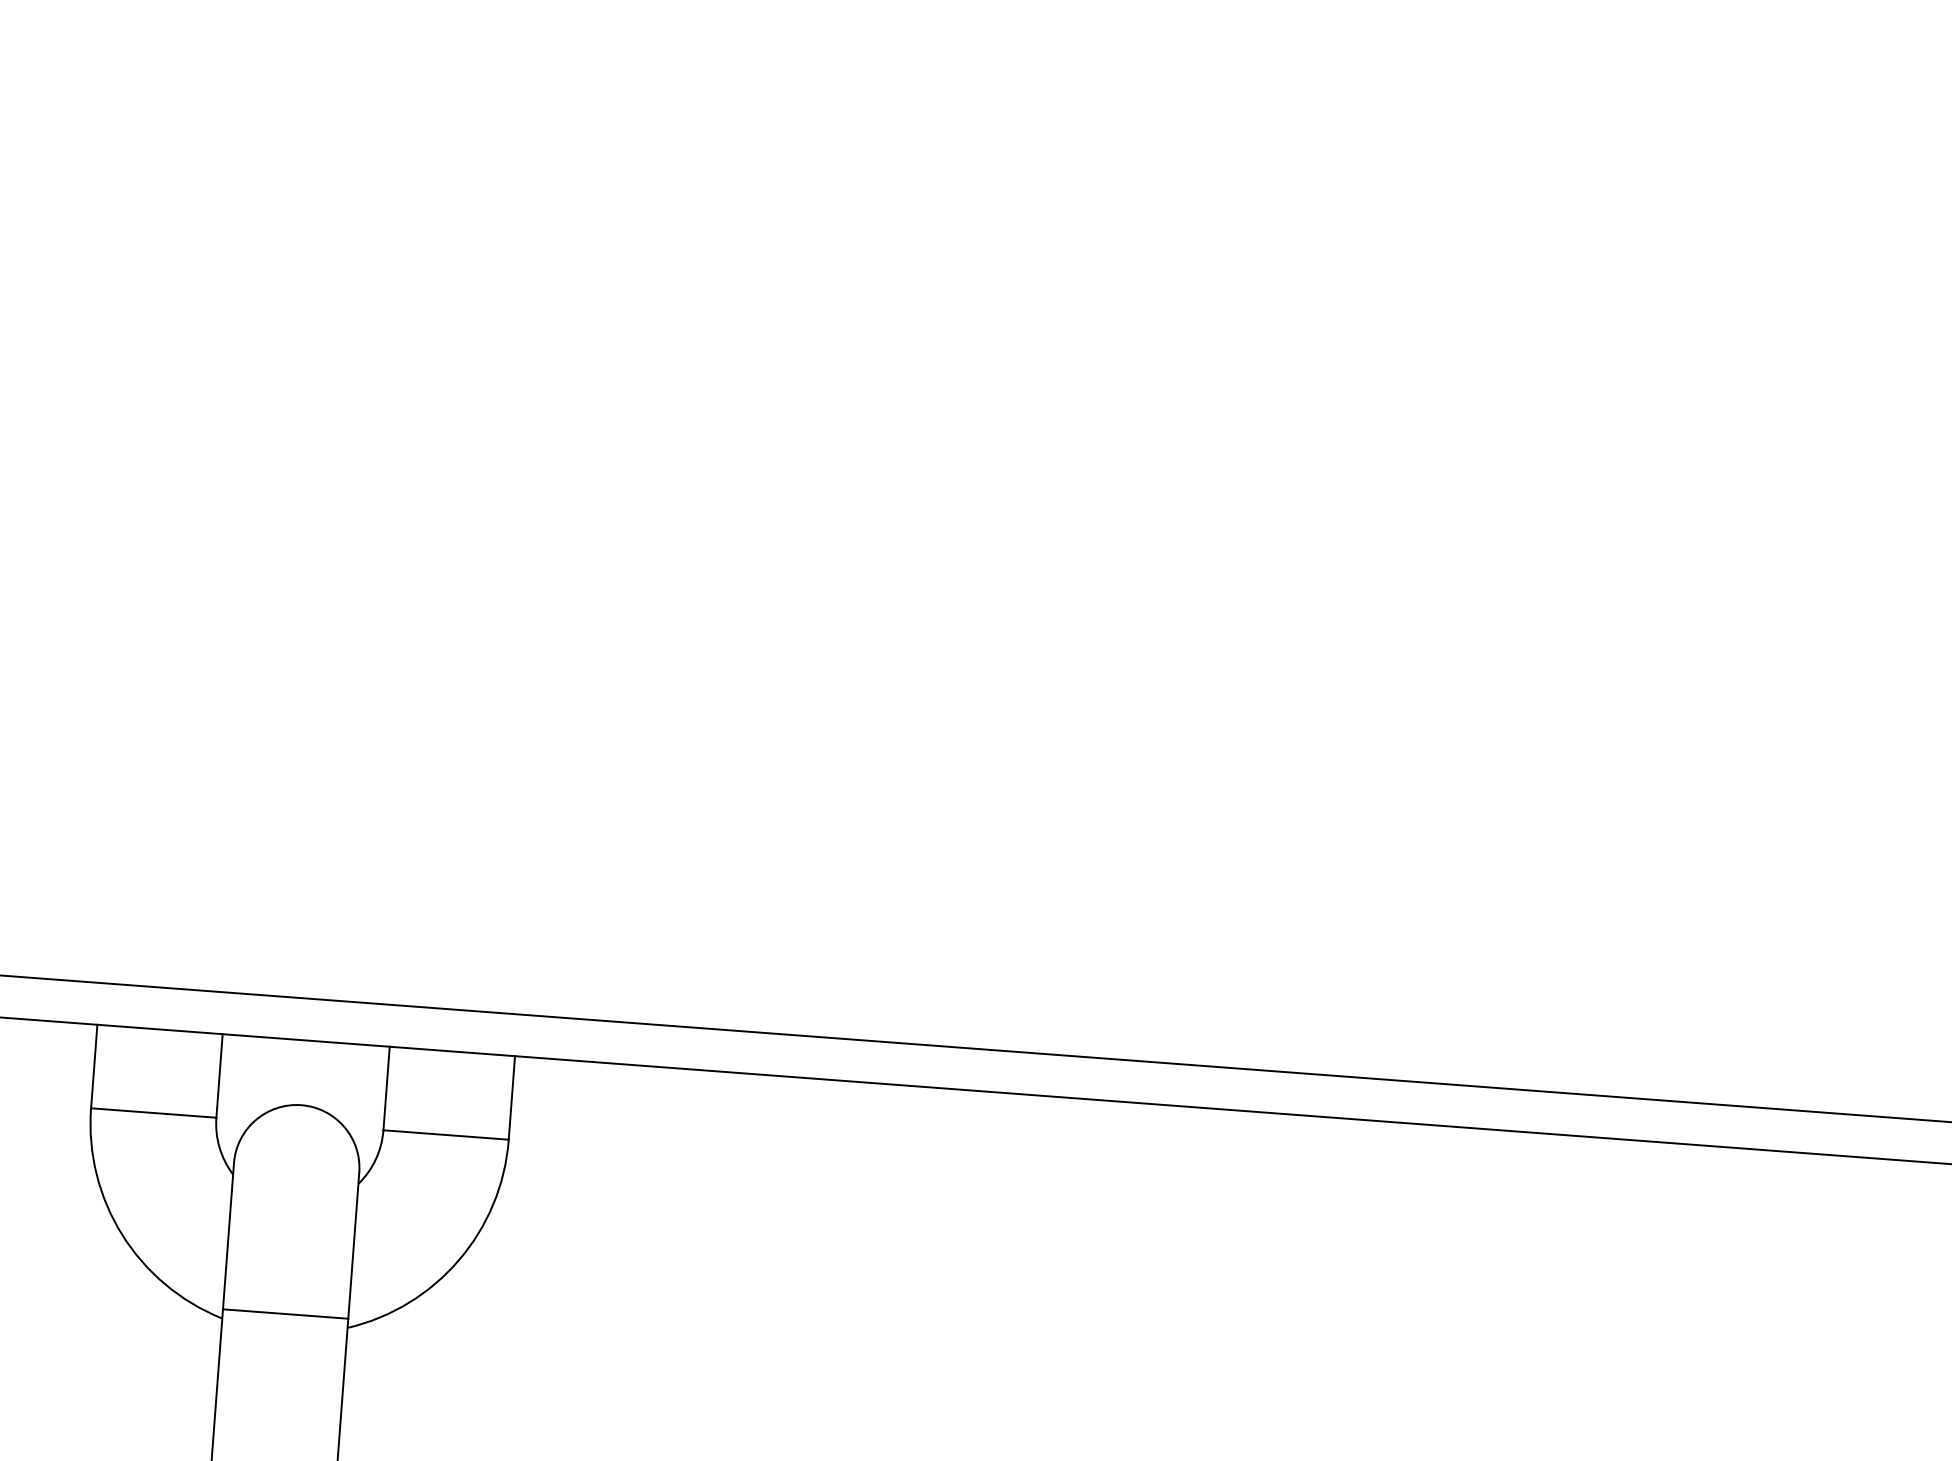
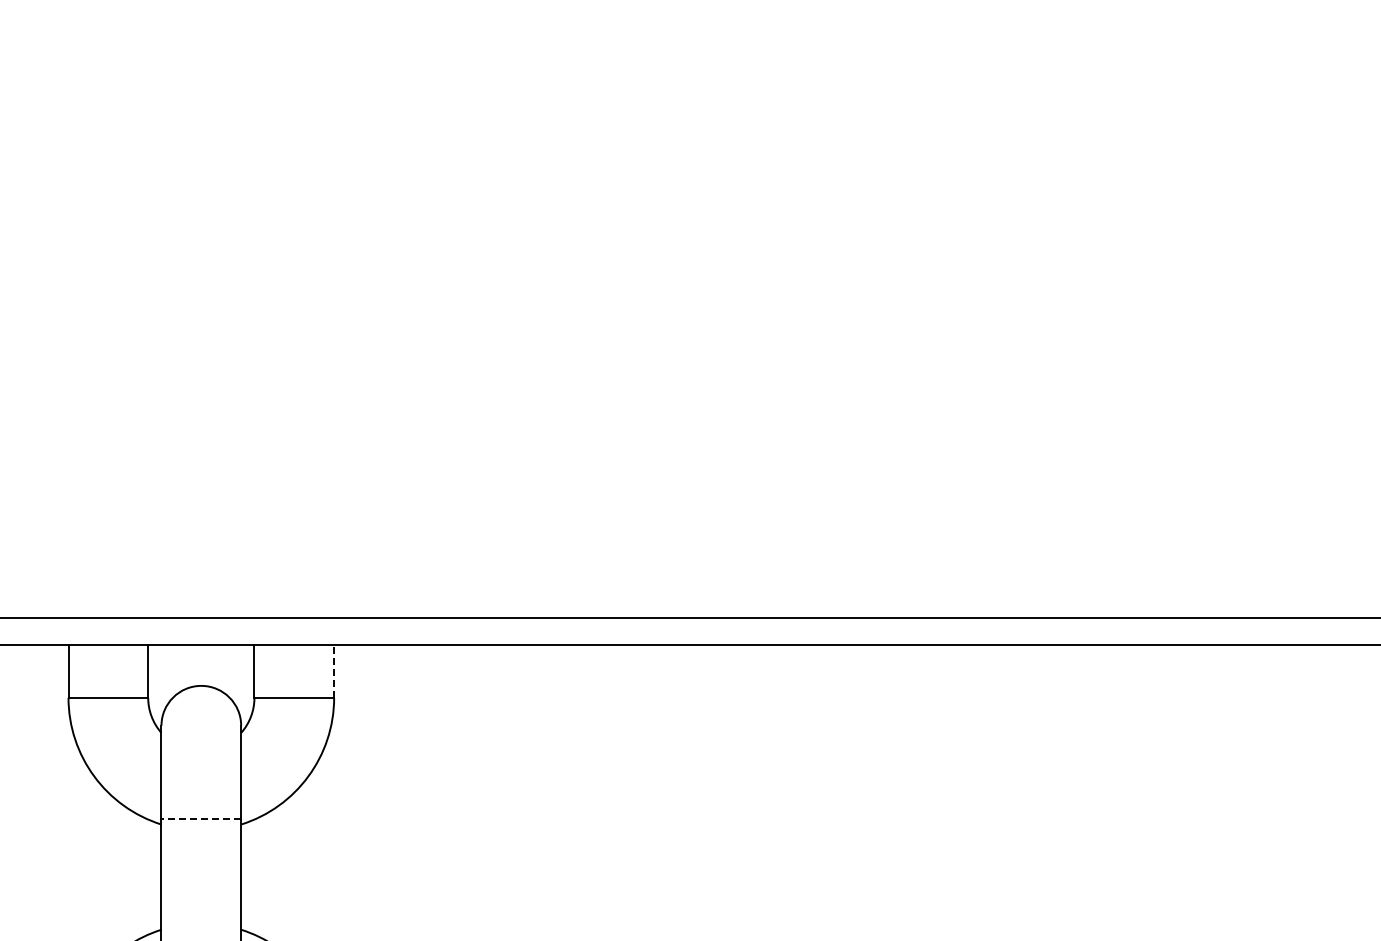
line: (512, 1098) -> (334, 671), solid -> dashed
line: (285, 1313) -> (201, 818), solid -> dashed

